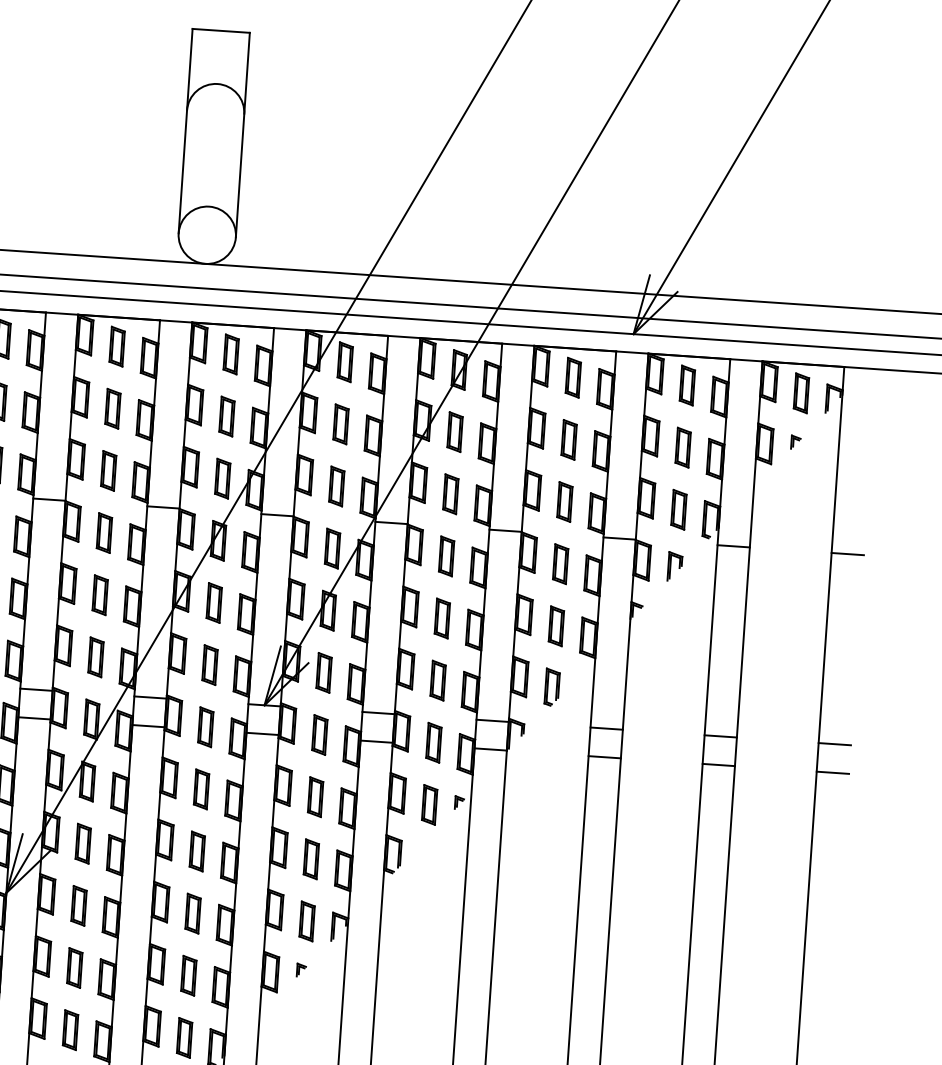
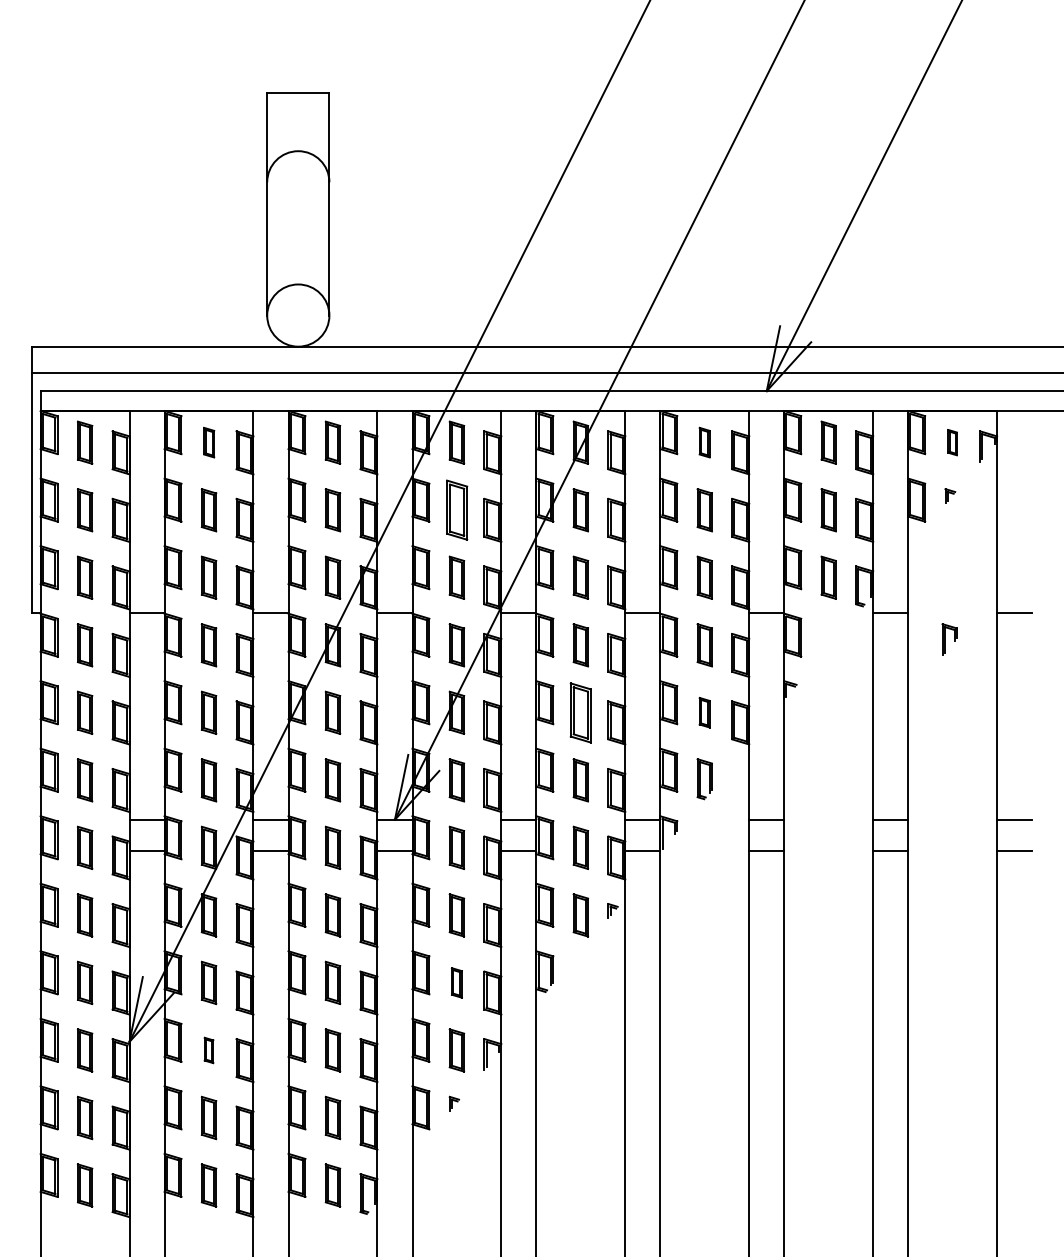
part: (117, 346) -> (209, 442), size x0.7
part: (573, 377) -> (704, 442), size x0.7
part: (801, 393) -> (952, 442), size x0.6
part: (340, 424) -> (456, 510), size x1.4
part: (674, 566) -> (949, 639), moved
part: (442, 618) -> (580, 712), size x1.4
part: (556, 625) -> (704, 712), size x0.7
part: (310, 858) -> (456, 982), size x0.7
part: (78, 905) -> (208, 1050), size x0.6

